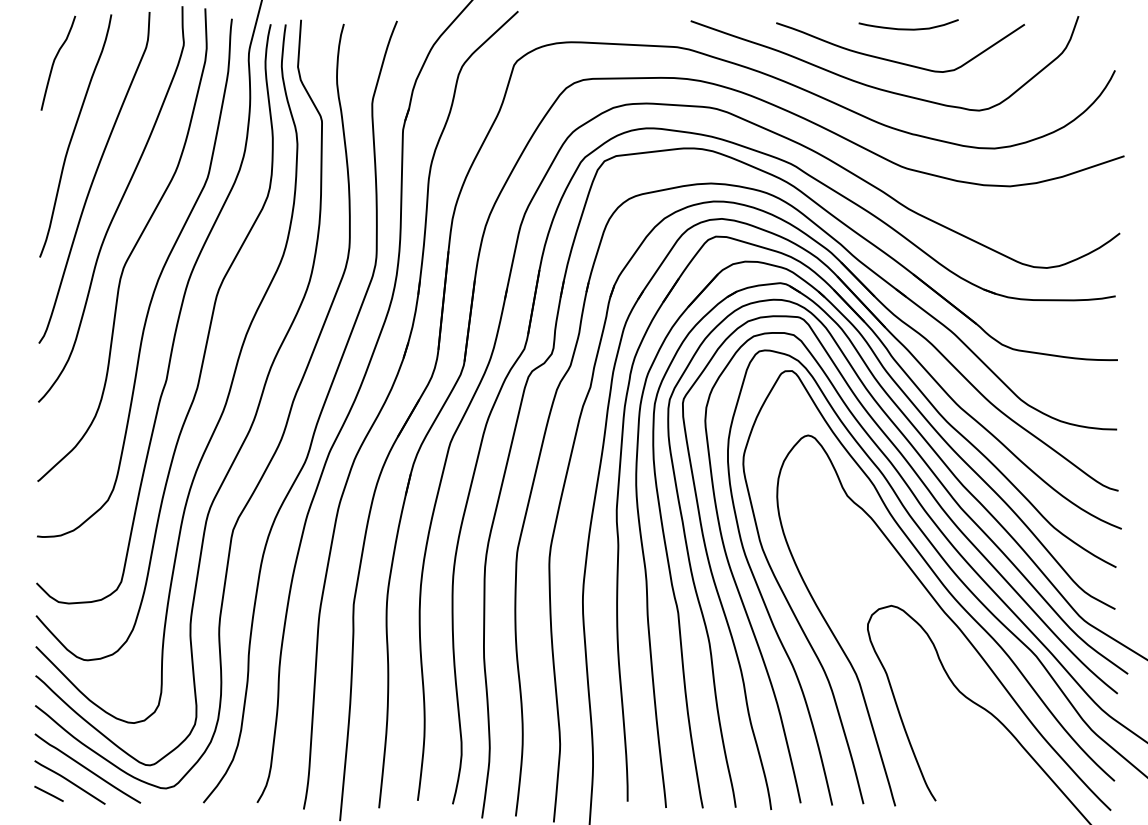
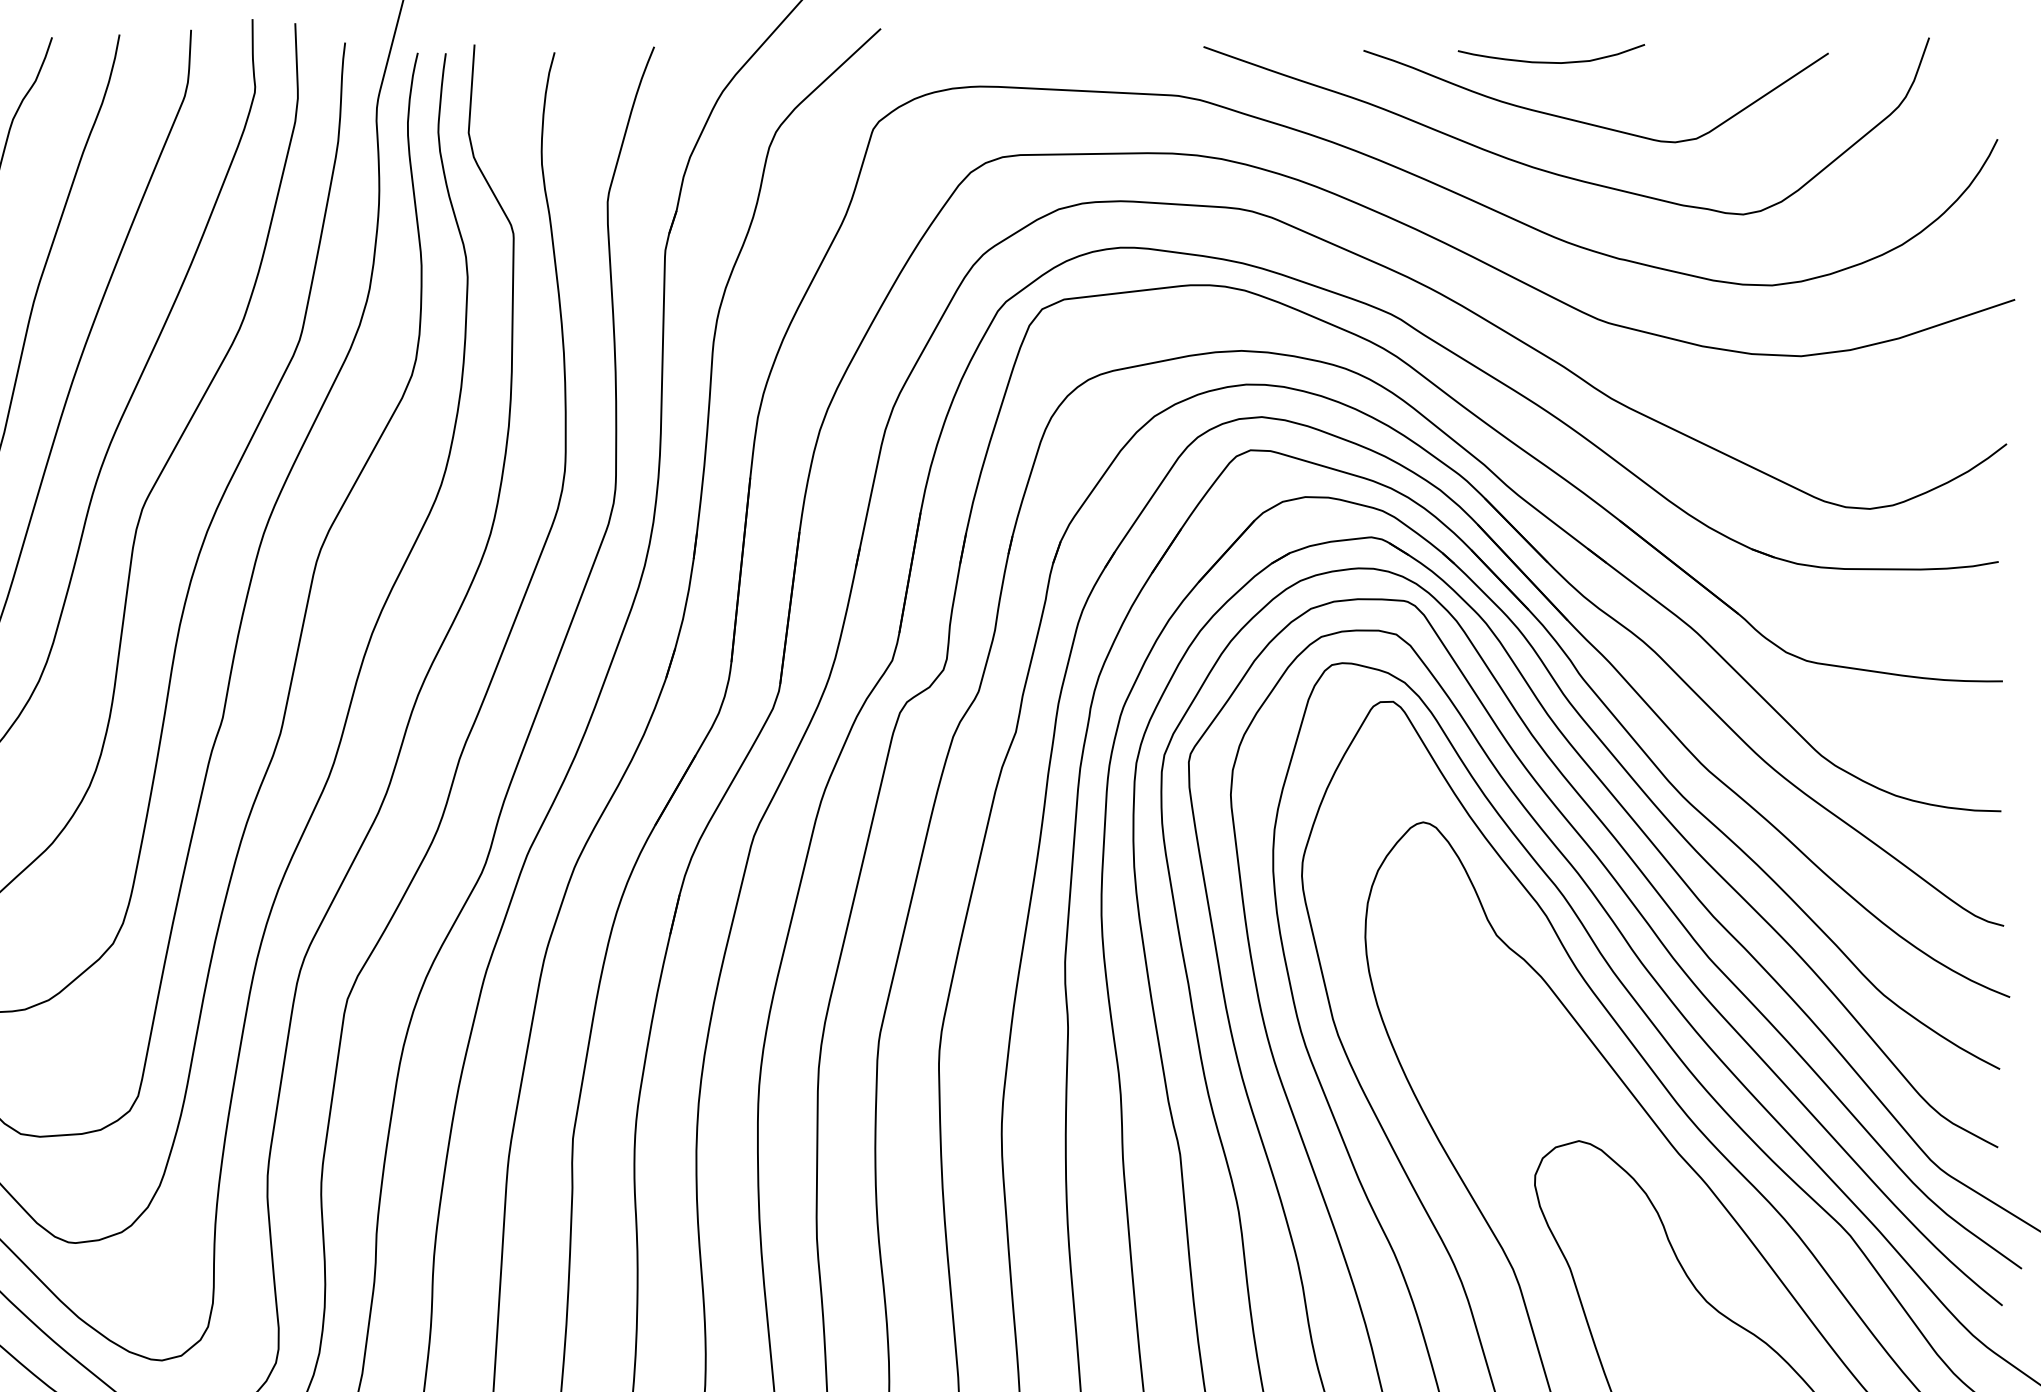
curve: (908, 28) -> (1551, 60), moved

